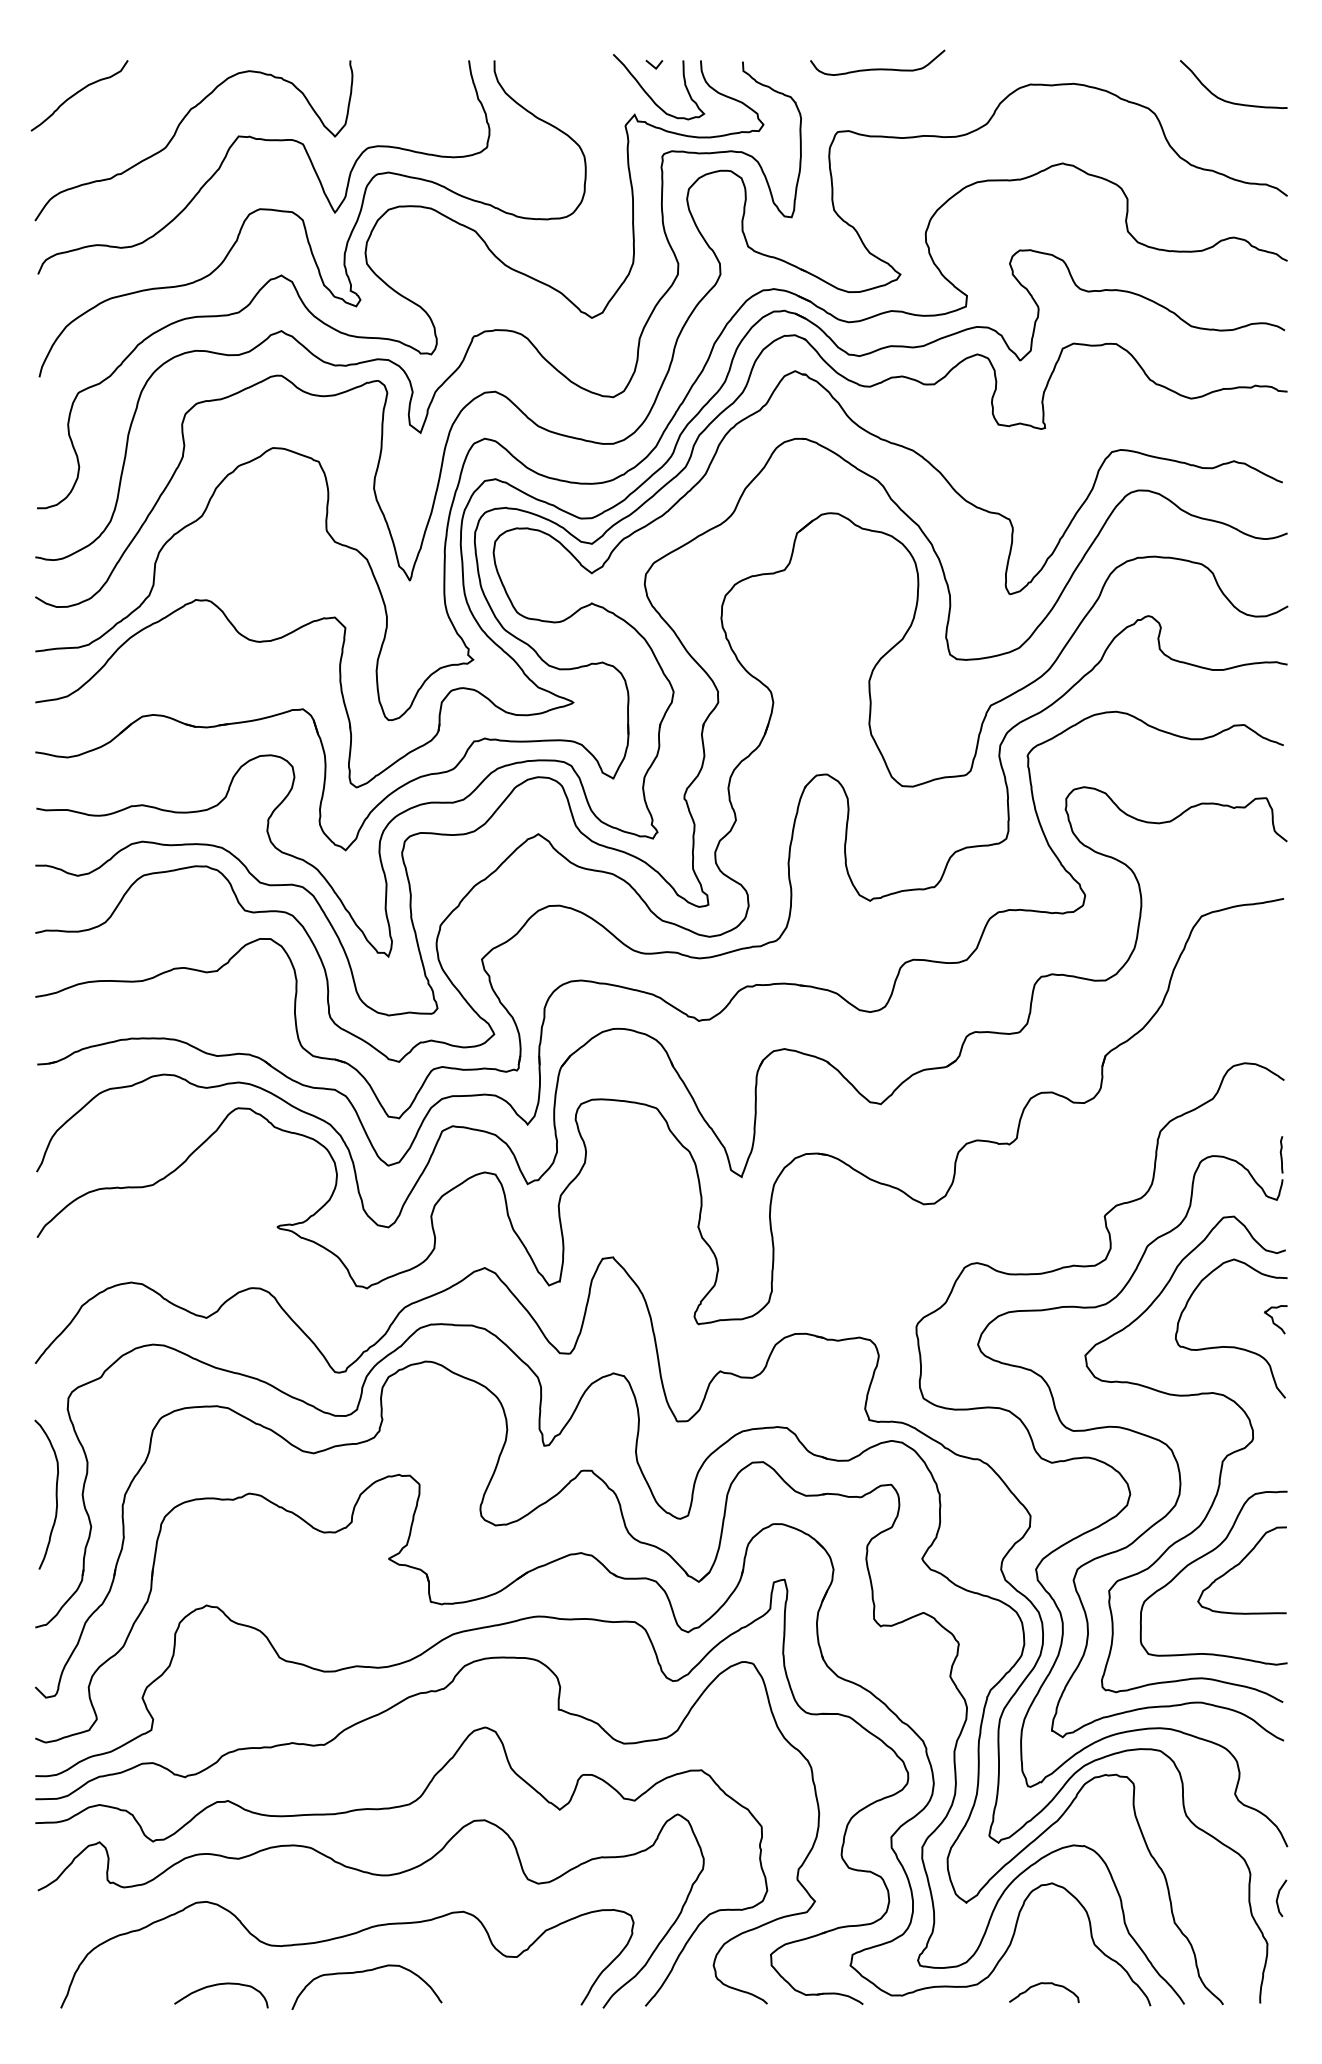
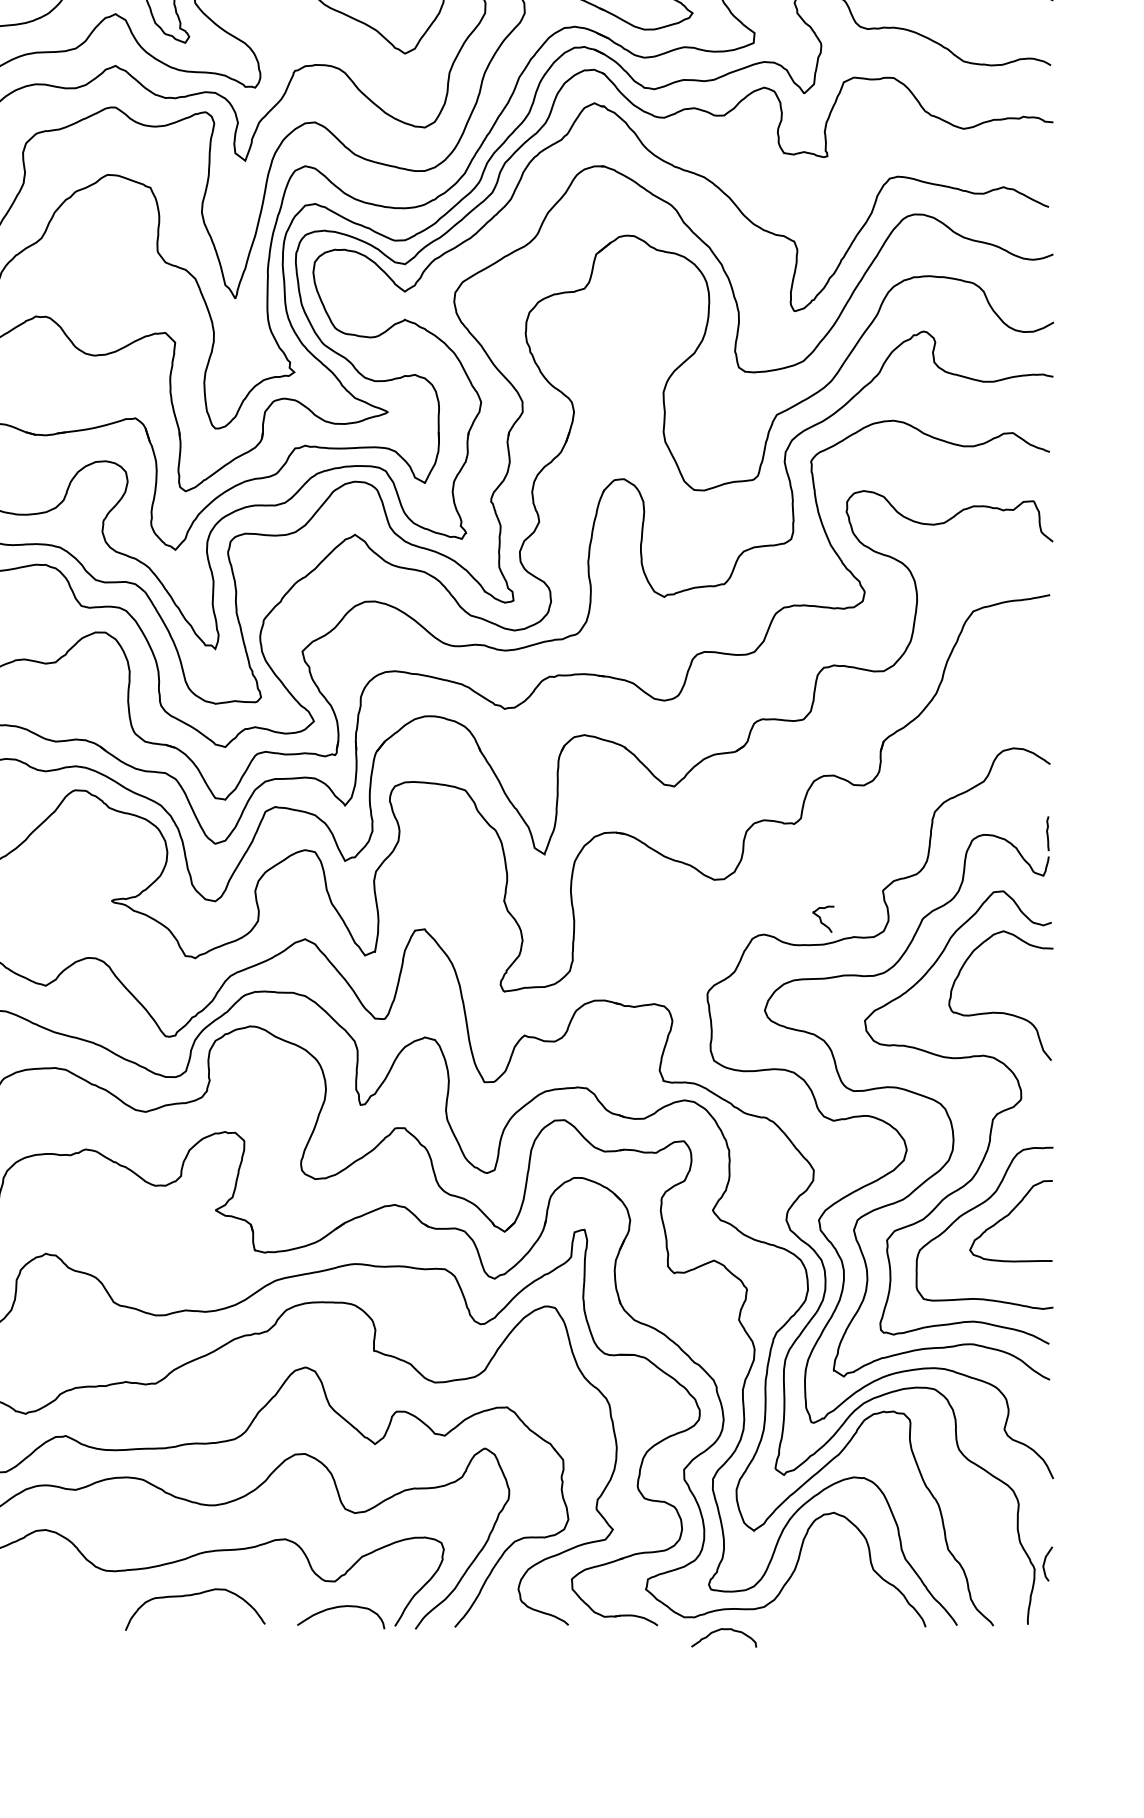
curve: (1273, 1319) -> (821, 919), moved
curve: (1278, 1898) -> (1044, 1564), moved
curve: (1044, 1984) -> (724, 1630), moved
curve: (219, 1985) -> (339, 1607), moved

